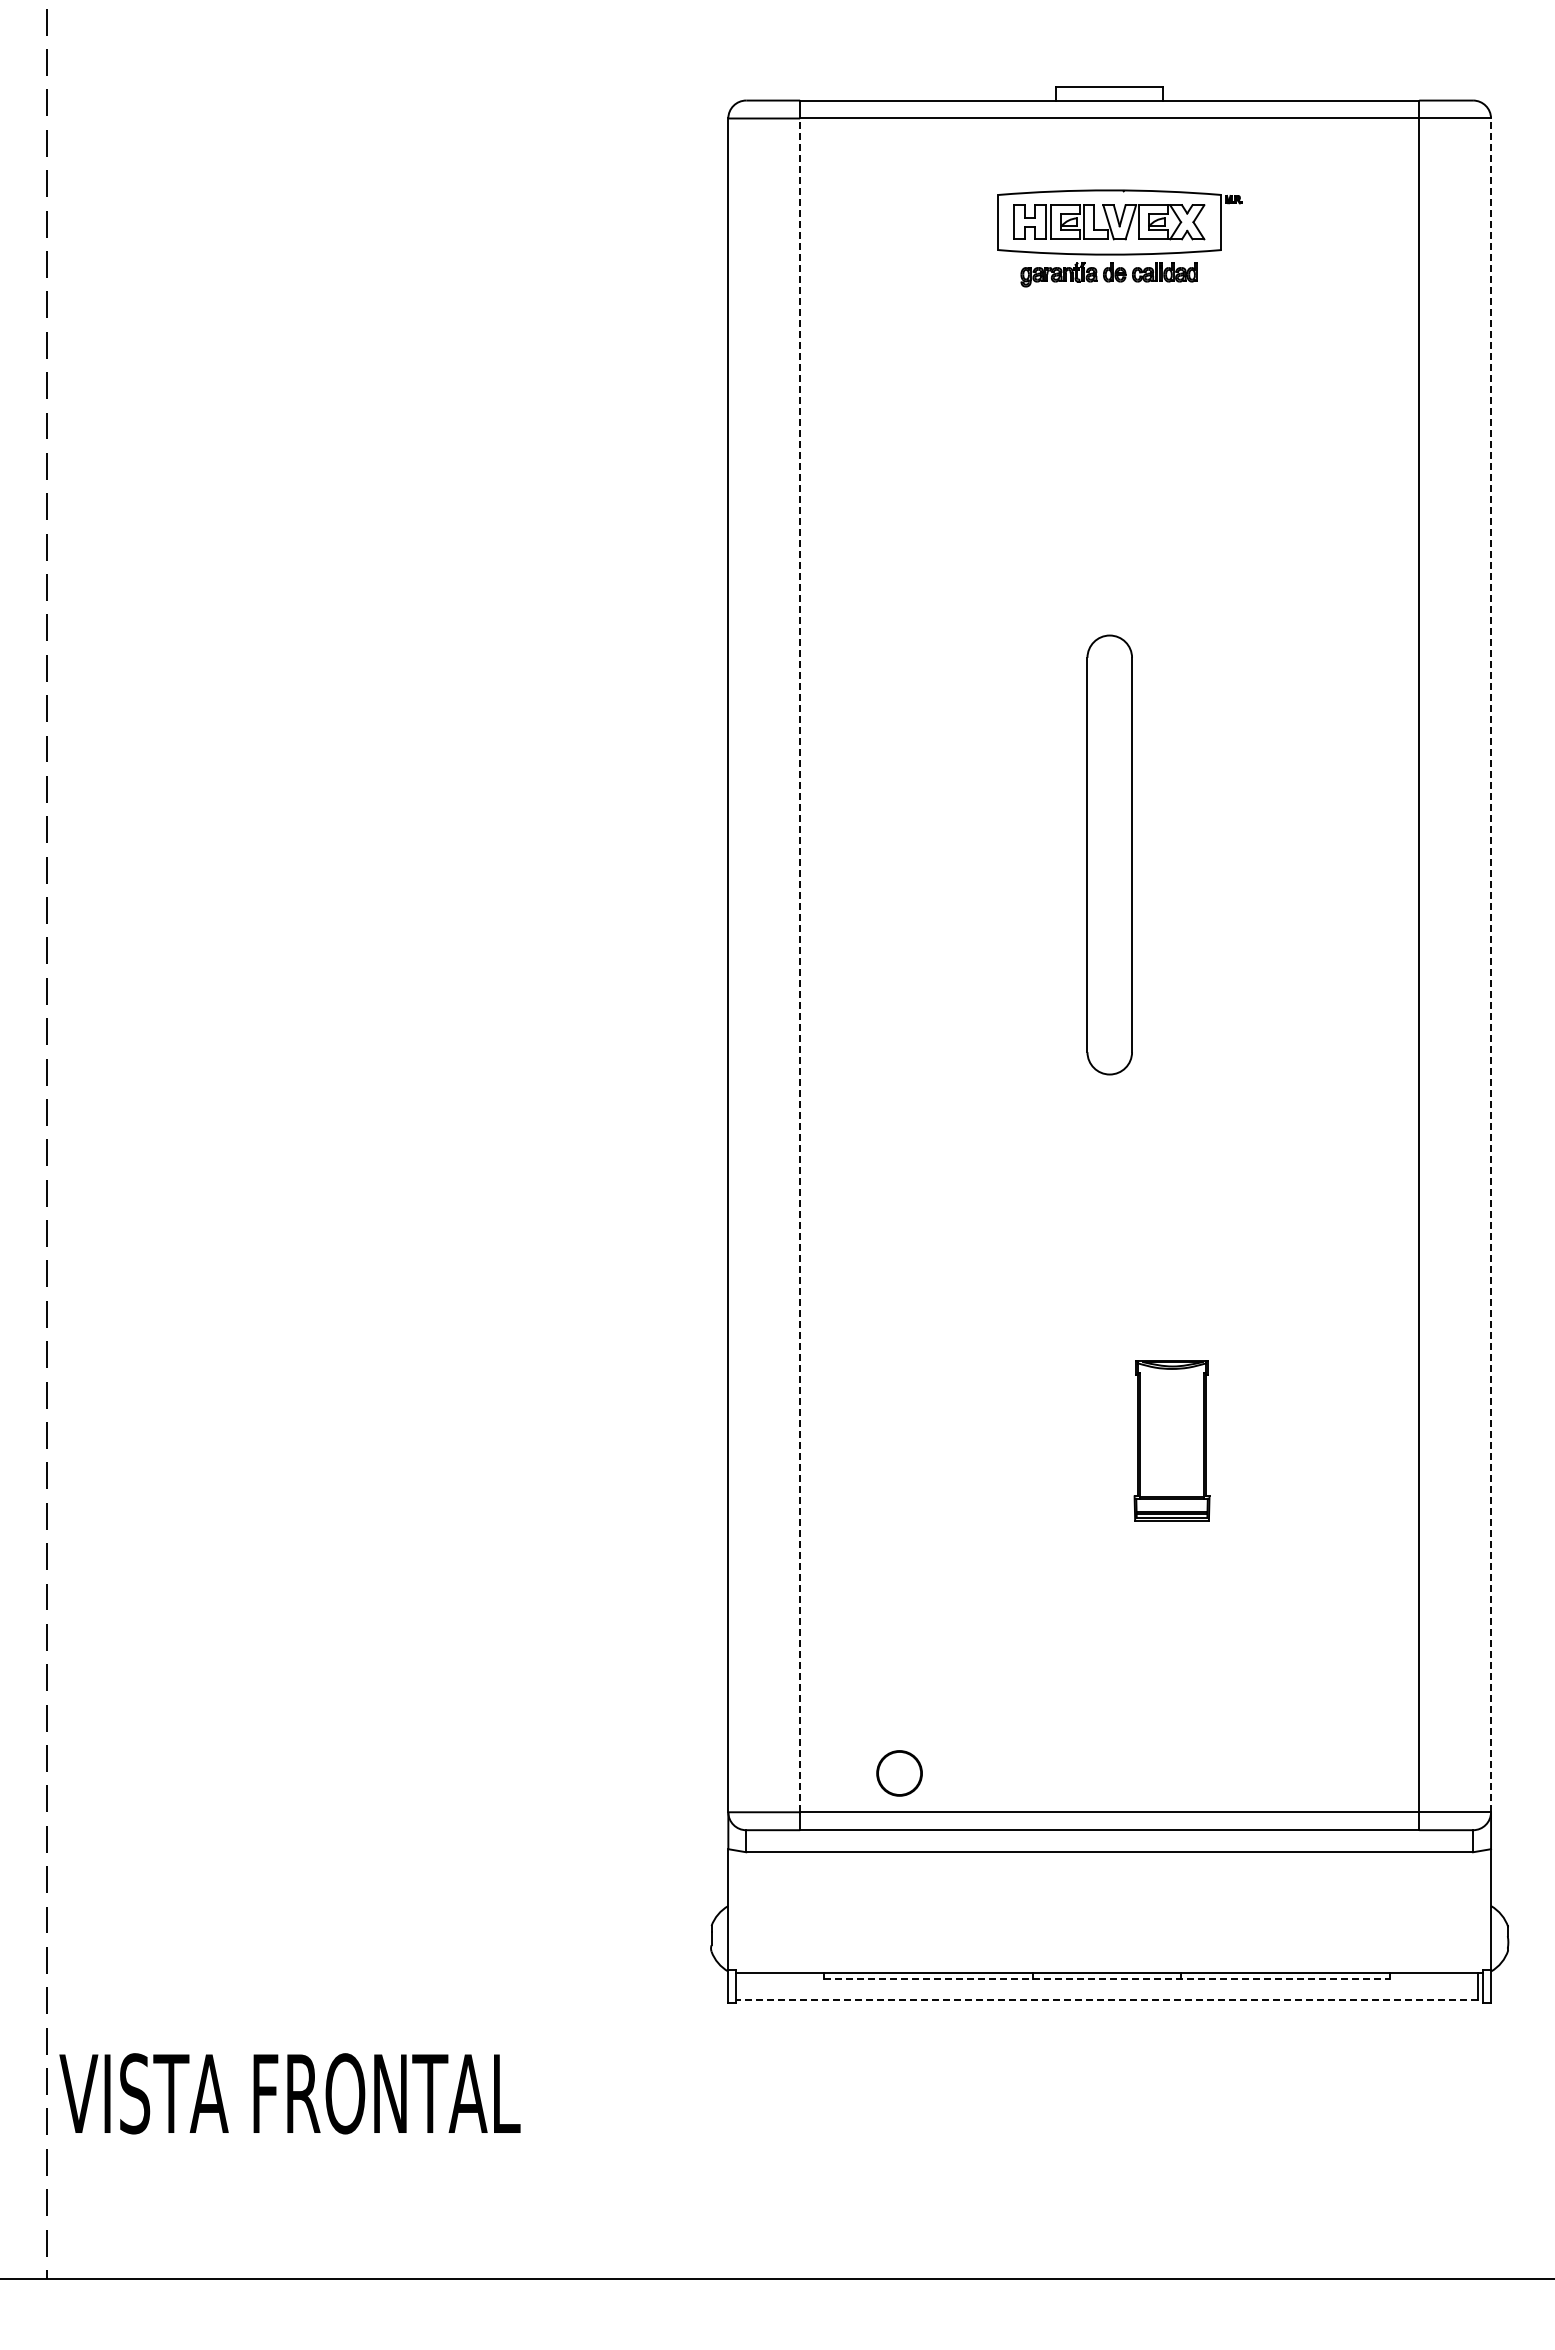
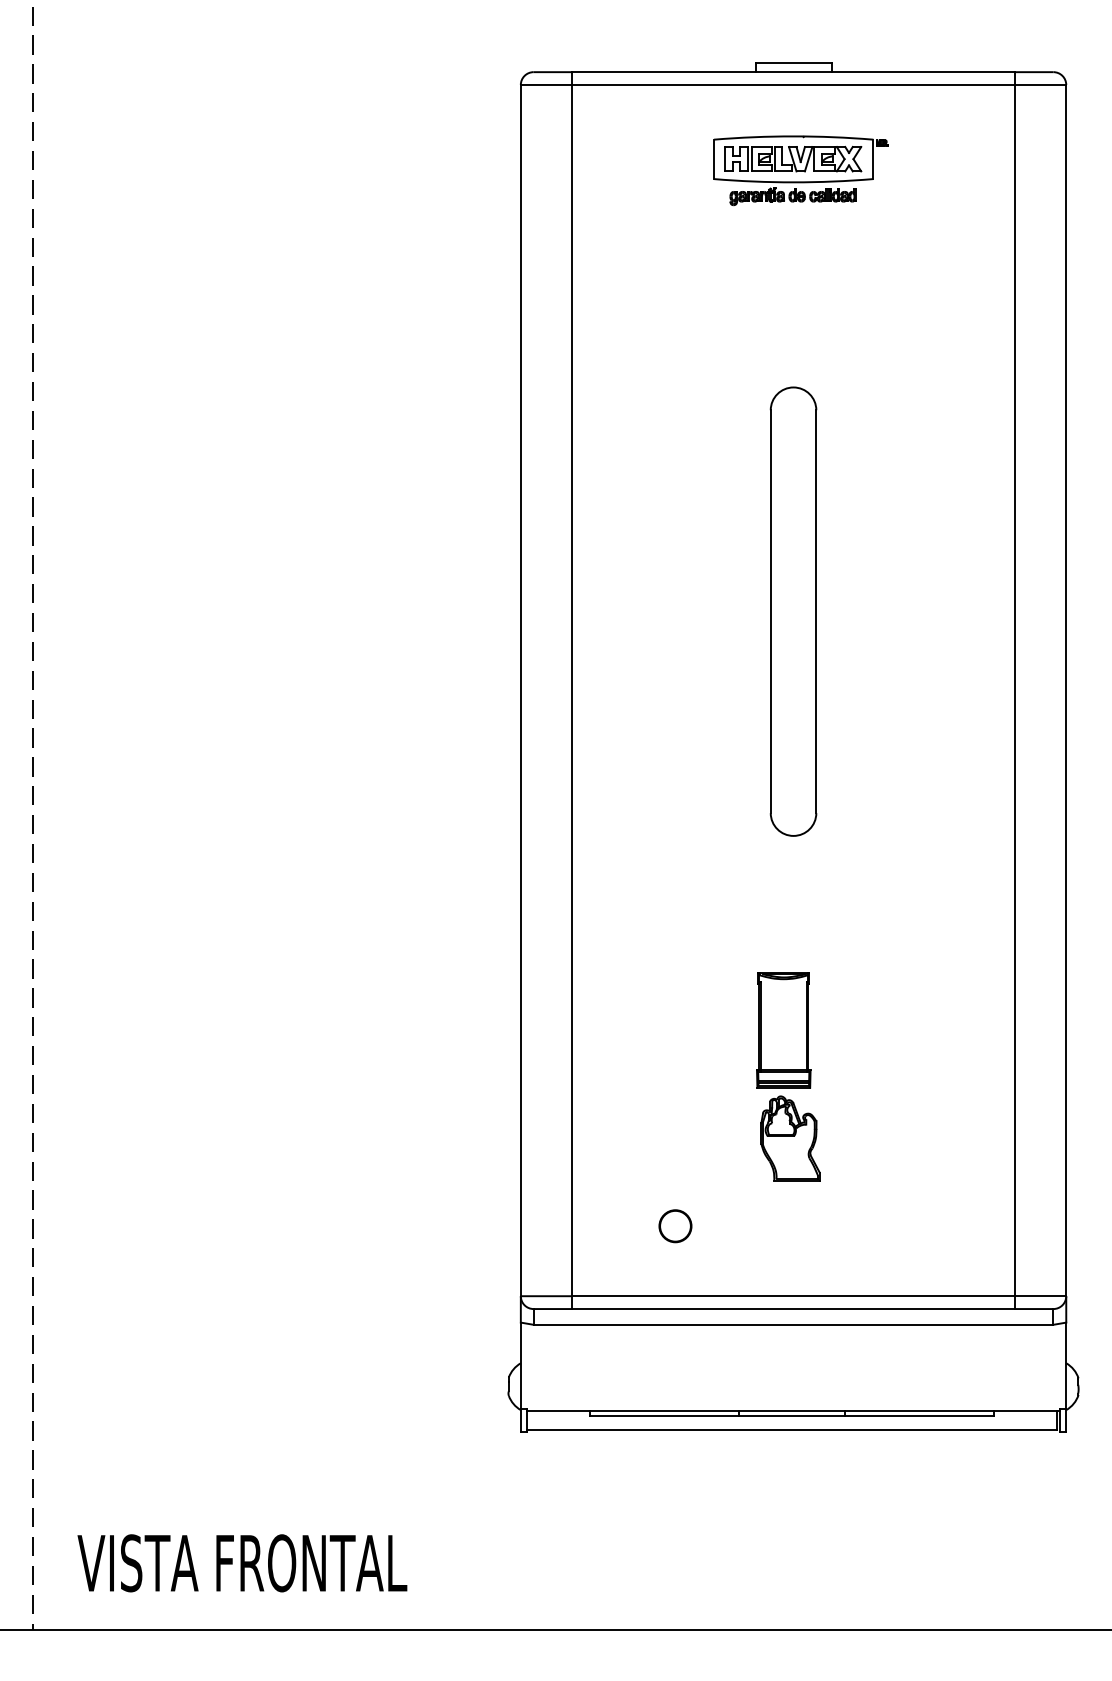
part: (1109, 854) -> (793, 611), size x1.43
line: (800, 965) -> (572, 690), dashed -> solid
line: (1491, 965) -> (1066, 690), dashed -> solid
part: (1171, 1440) -> (783, 1030), moved
part: (1105, 1592) -> (790, 1139), added
circle: (899, 1773) -> (675, 1226), moved
line: (1106, 1979) -> (791, 1415), dashed -> solid
line: (1107, 1999) -> (791, 1430), dashed -> solid
text: (289, 2093) -> (242, 1563), moved

